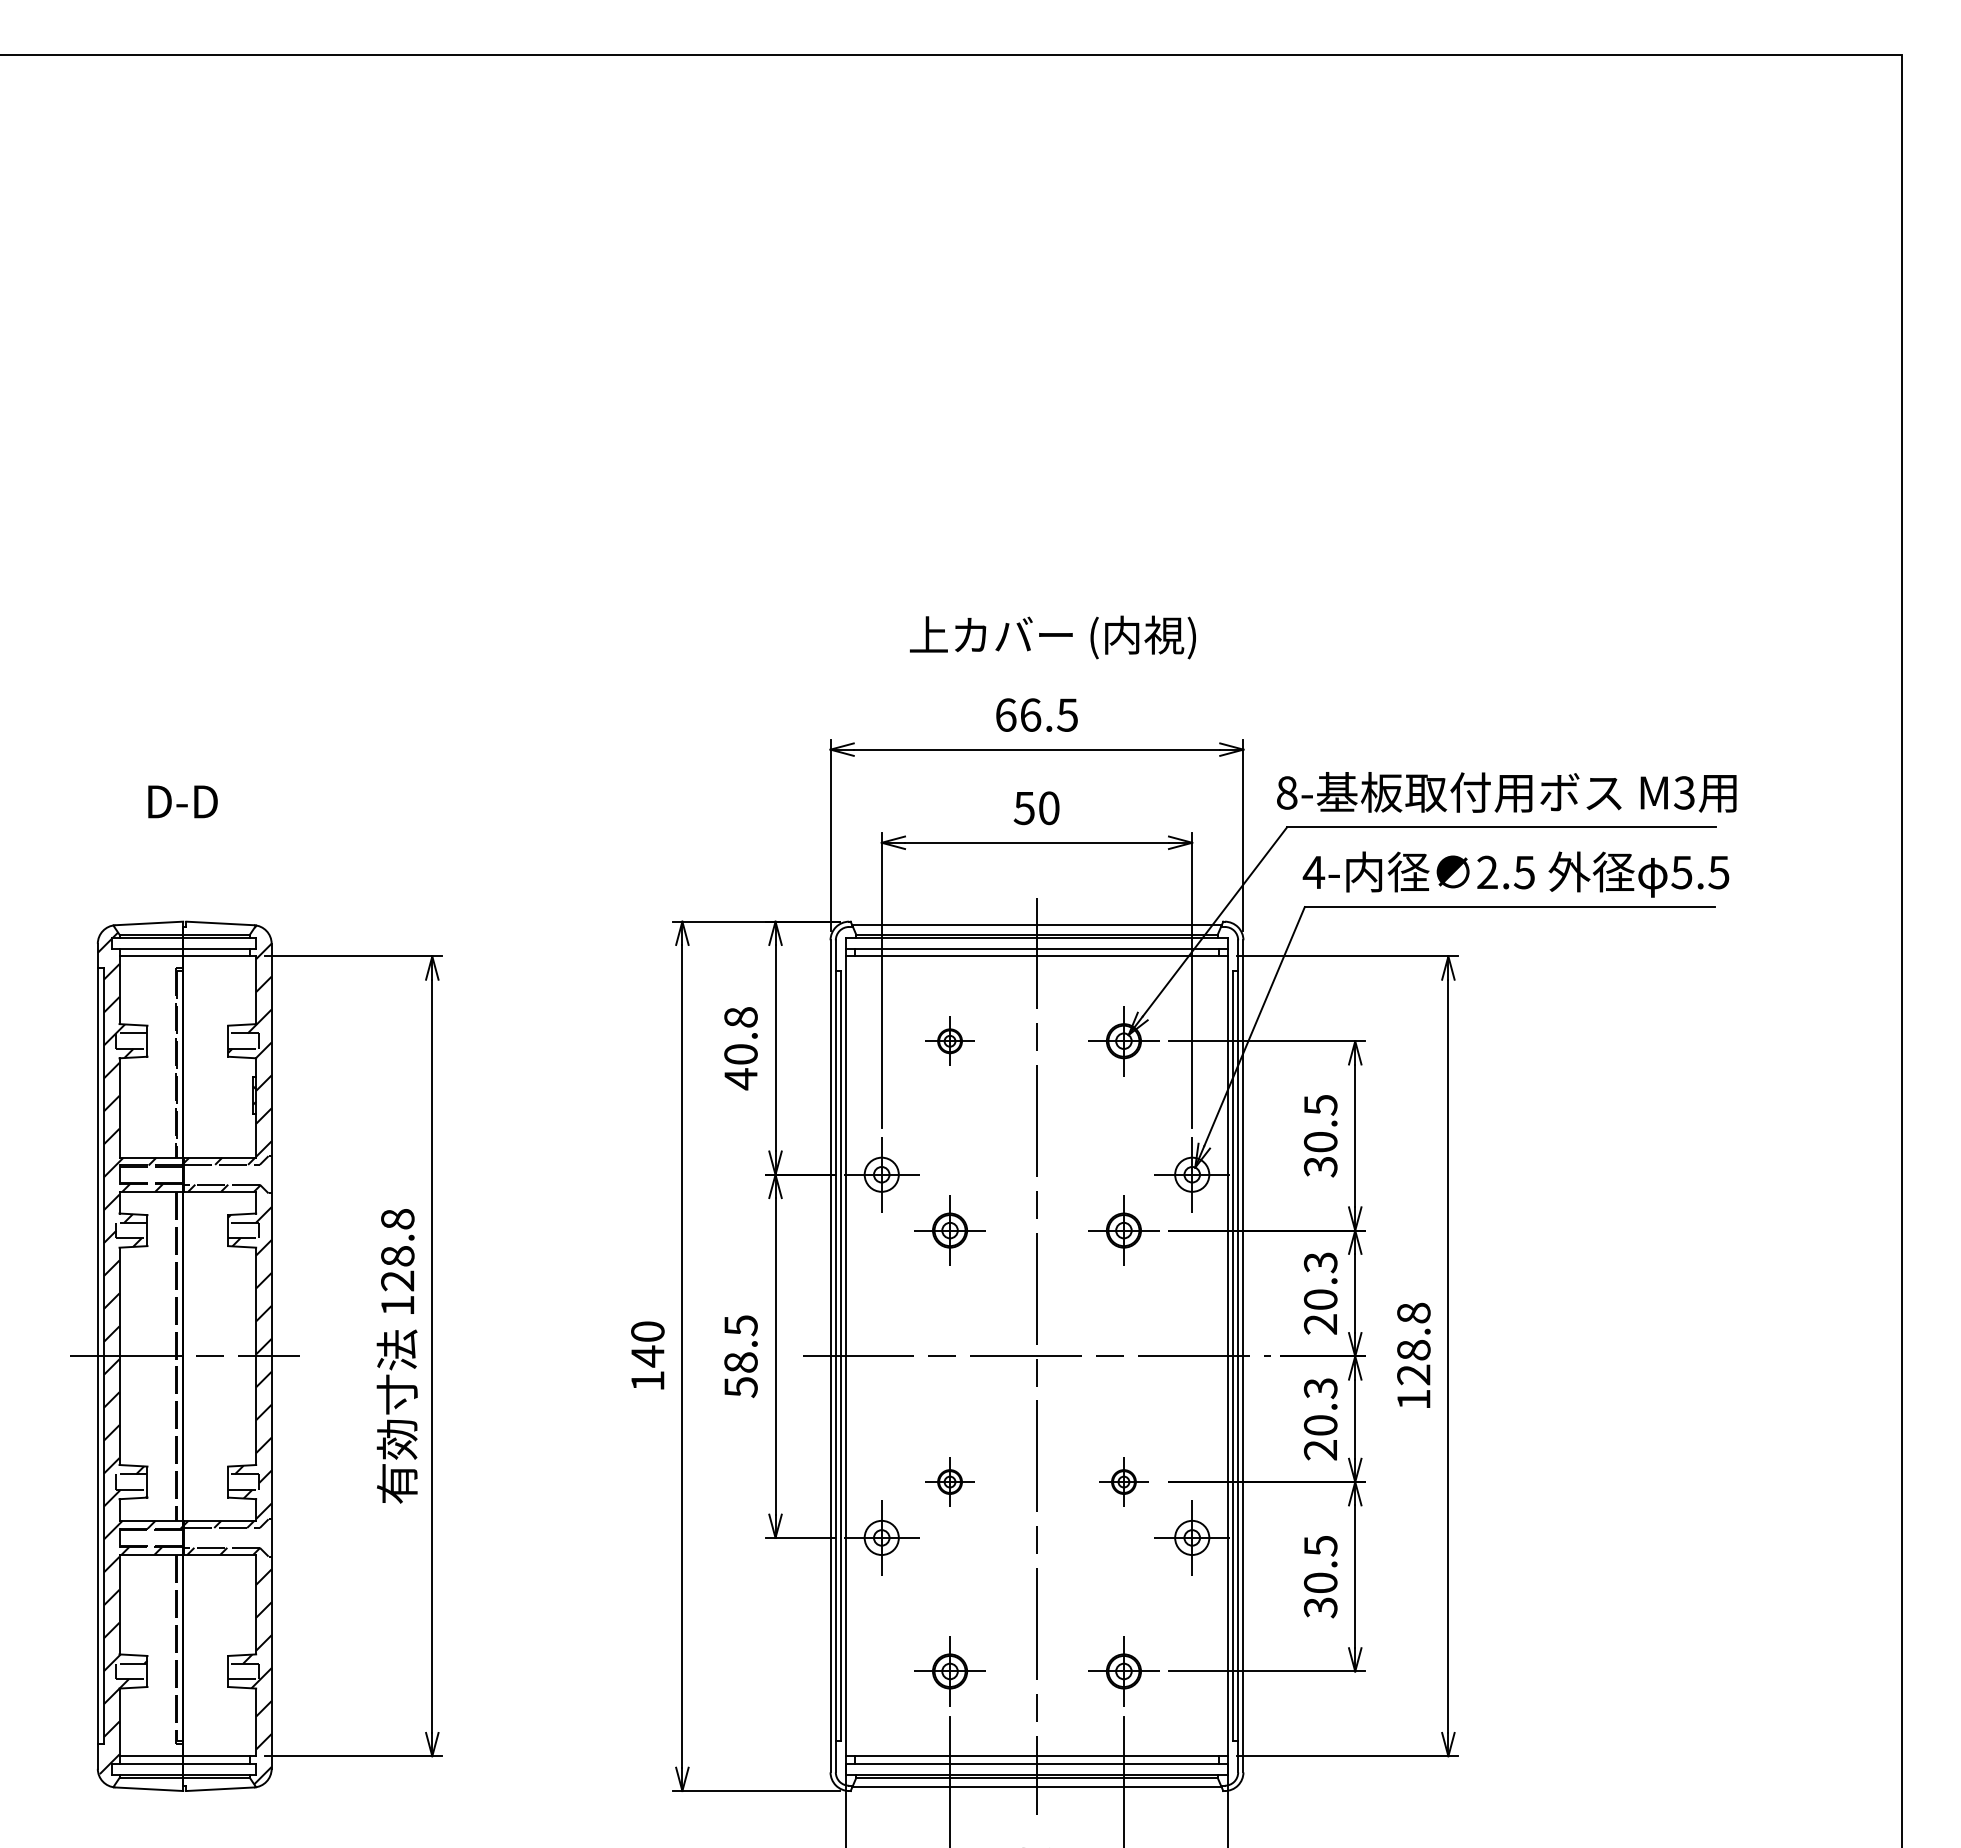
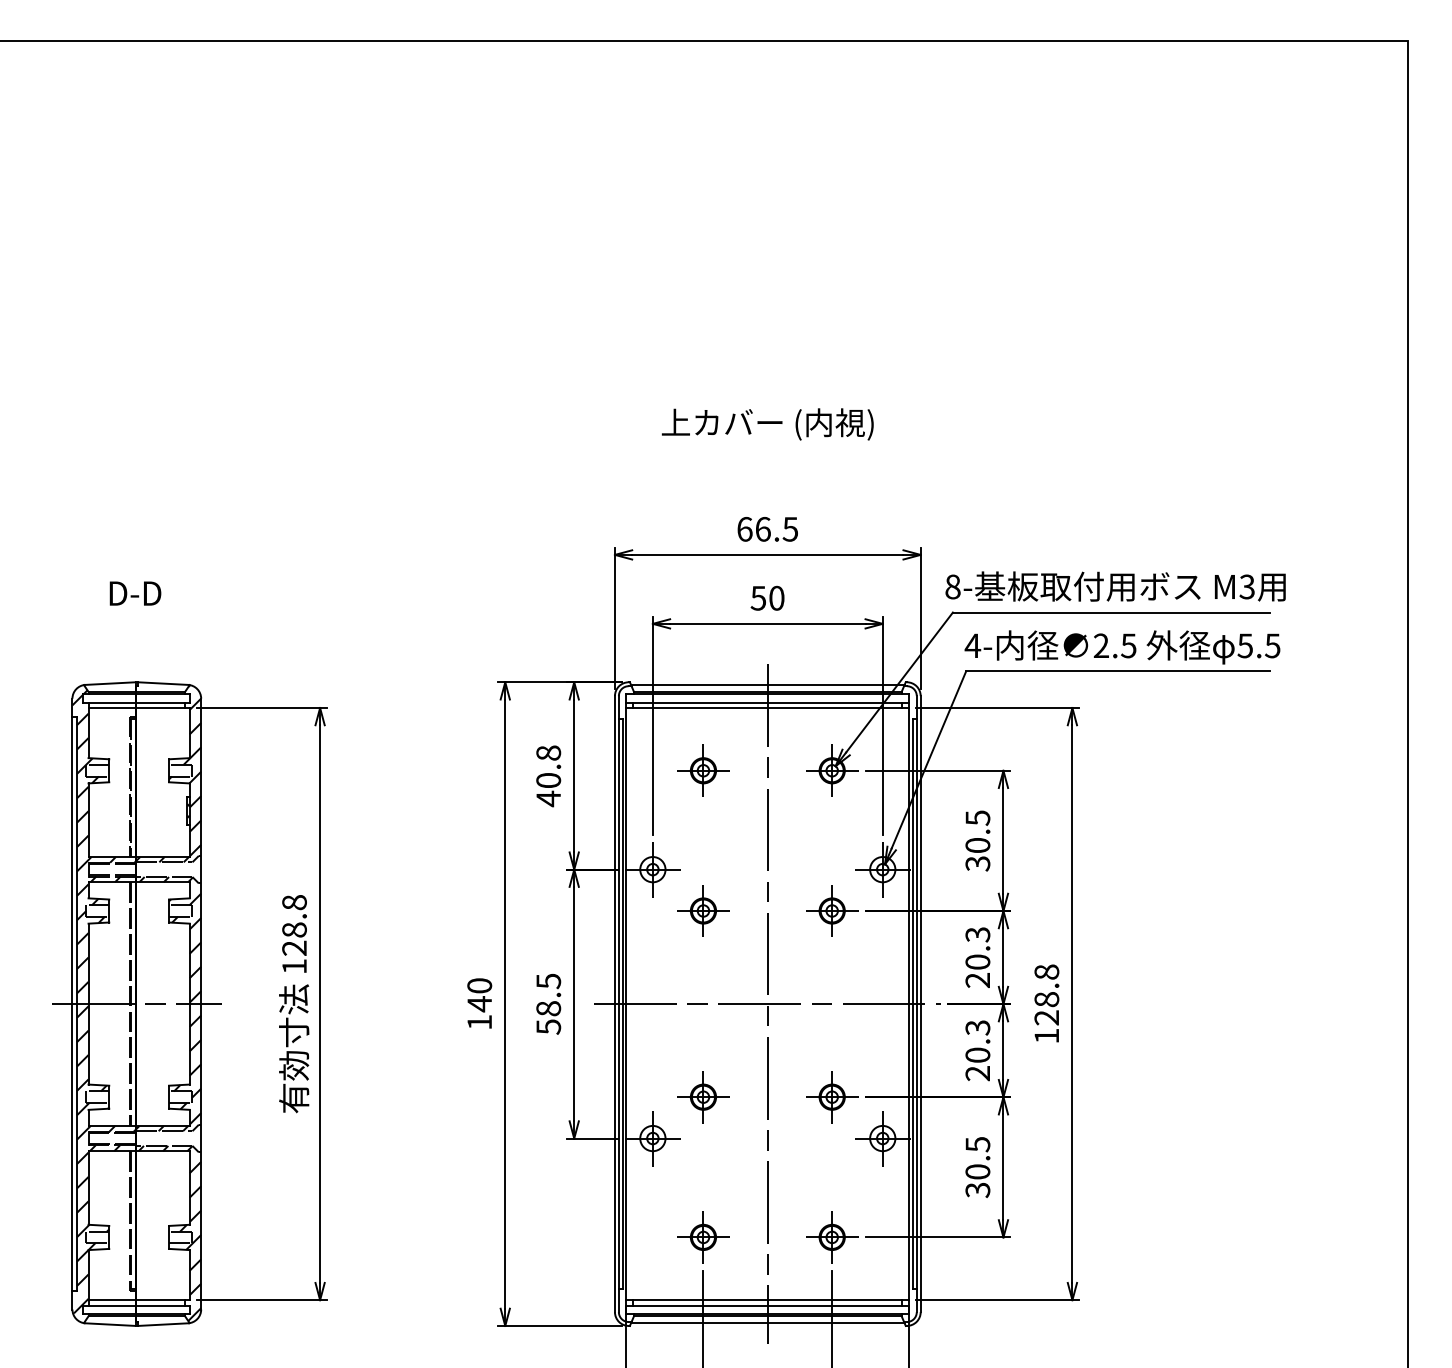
text: (1052, 637) -> (767, 424), moved
part: (949, 1041) -> (703, 770), size x1.43
part: (949, 1481) -> (703, 1096), size x1.43
part: (1123, 1481) -> (831, 1096), size x1.43

